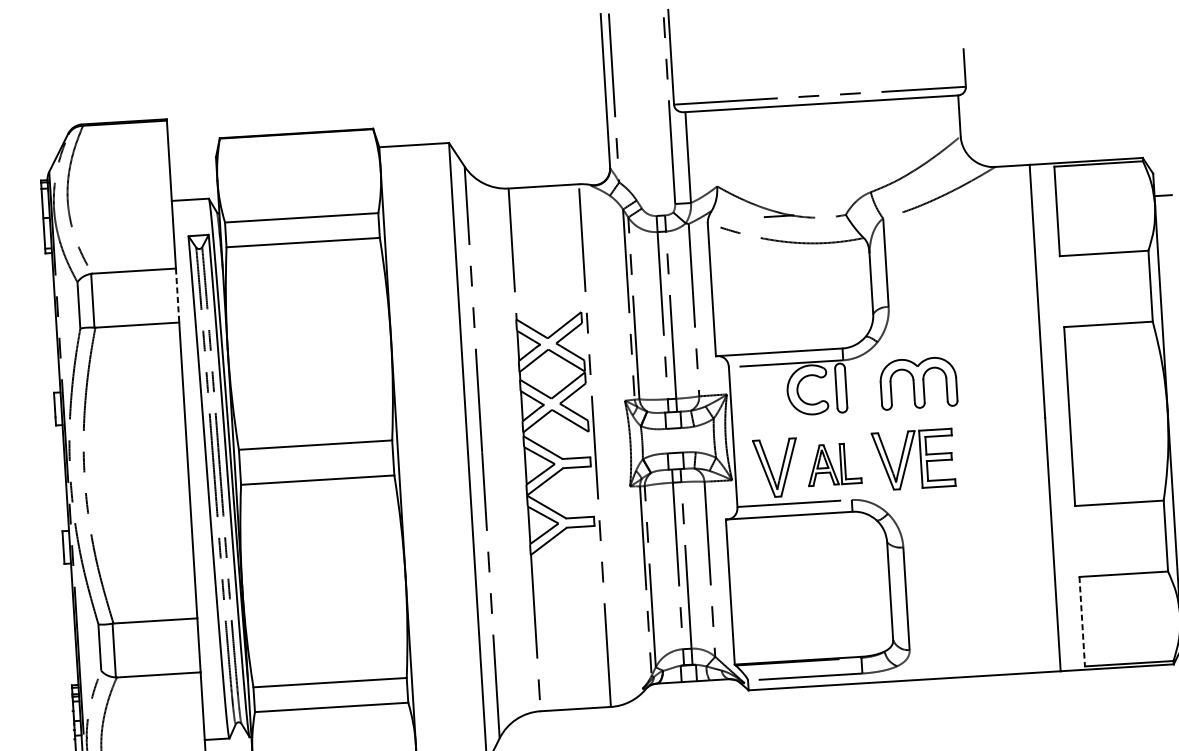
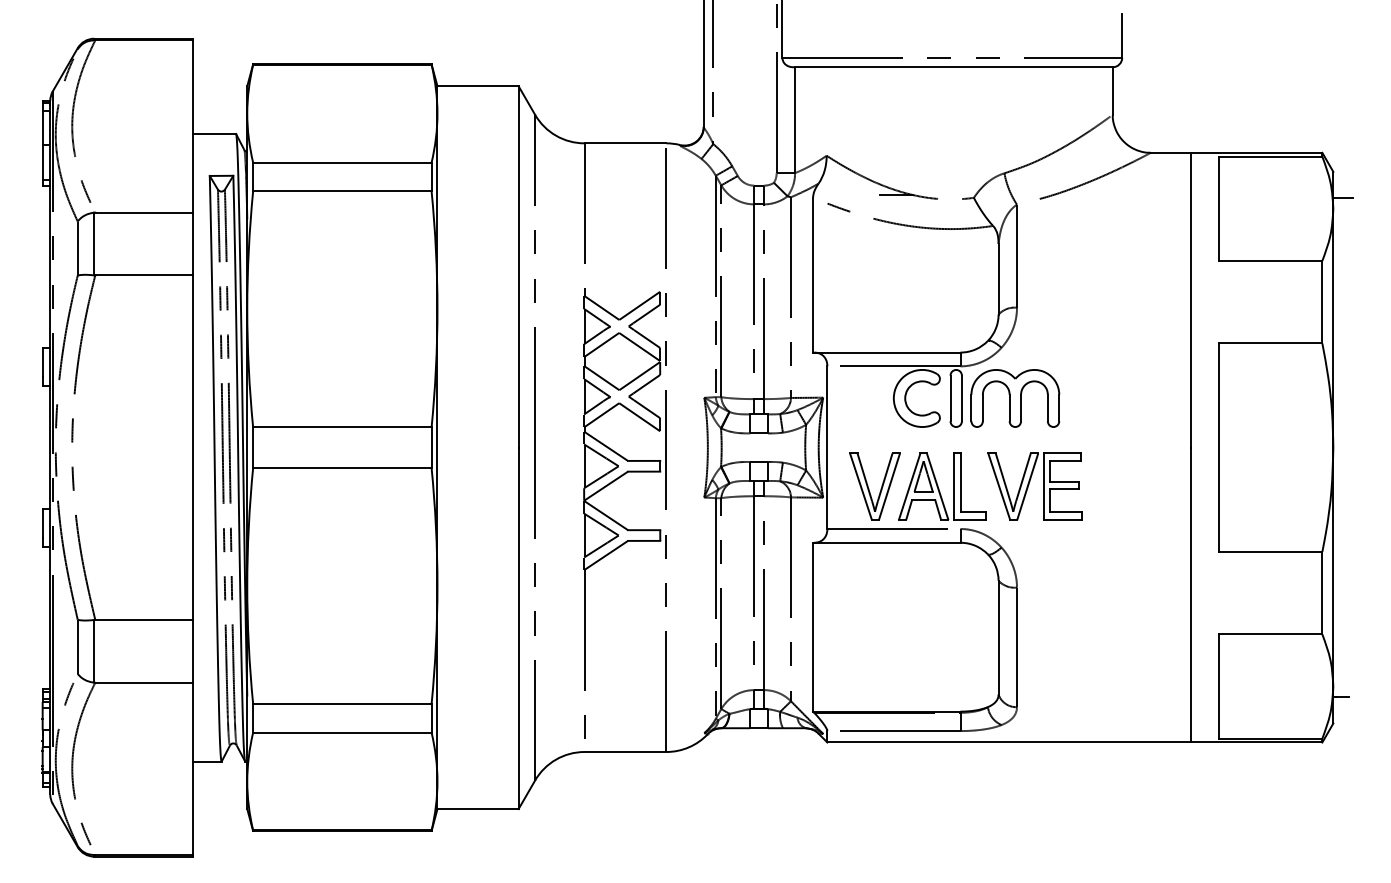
line: (177, 296) -> (192, 244), dashed -> solid
part: (918, 383) -> (1015, 398), moved
part: (834, 464) -> (942, 486), size x1.43
line: (1082, 622) -> (1219, 687), dashed -> solid

